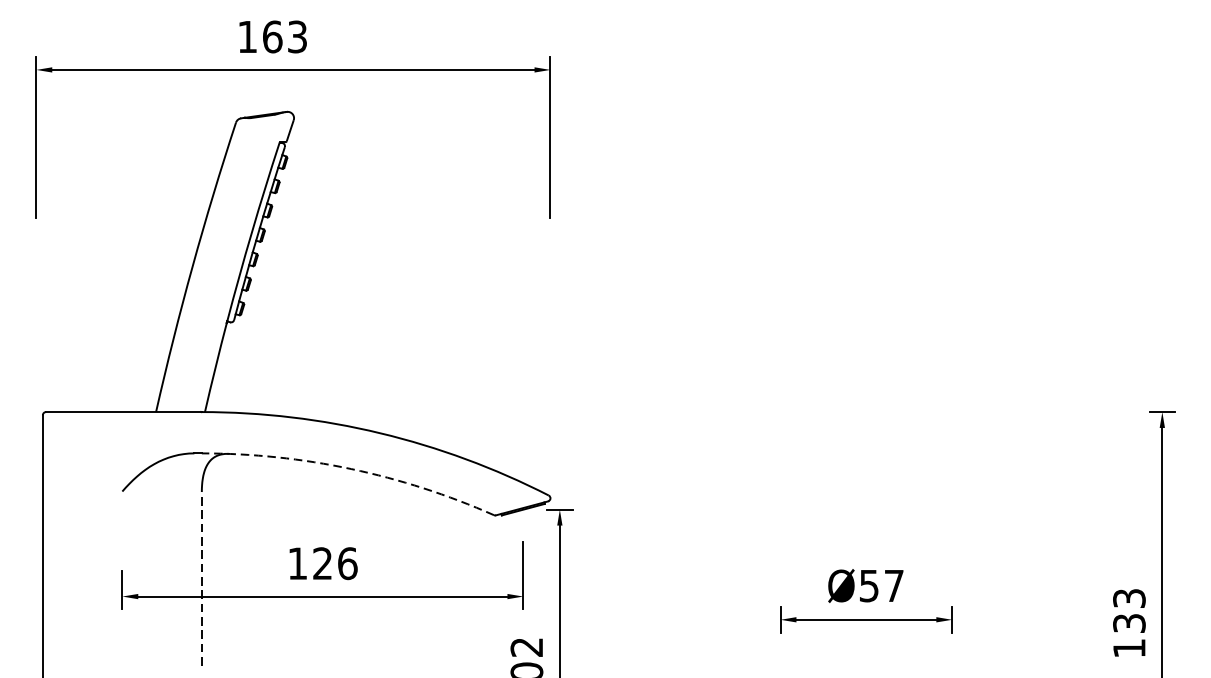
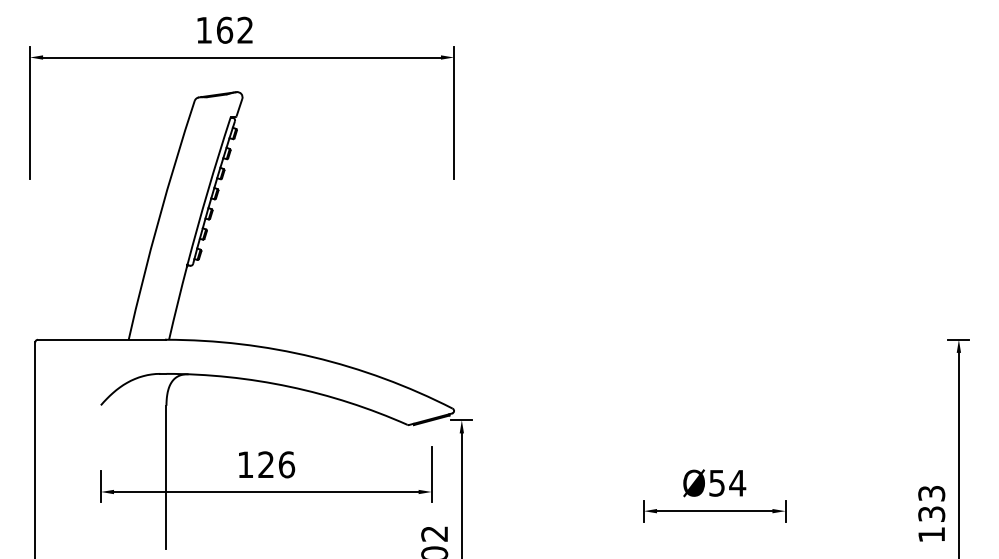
text: (297, 37) -> (245, 30), 163 -> 162
arc: (350, 468) -> (289, 386), dashed -> solid
line: (201, 578) -> (166, 477), dashed -> solid
text: (893, 586) -> (737, 483), Ø57 -> Ø54

